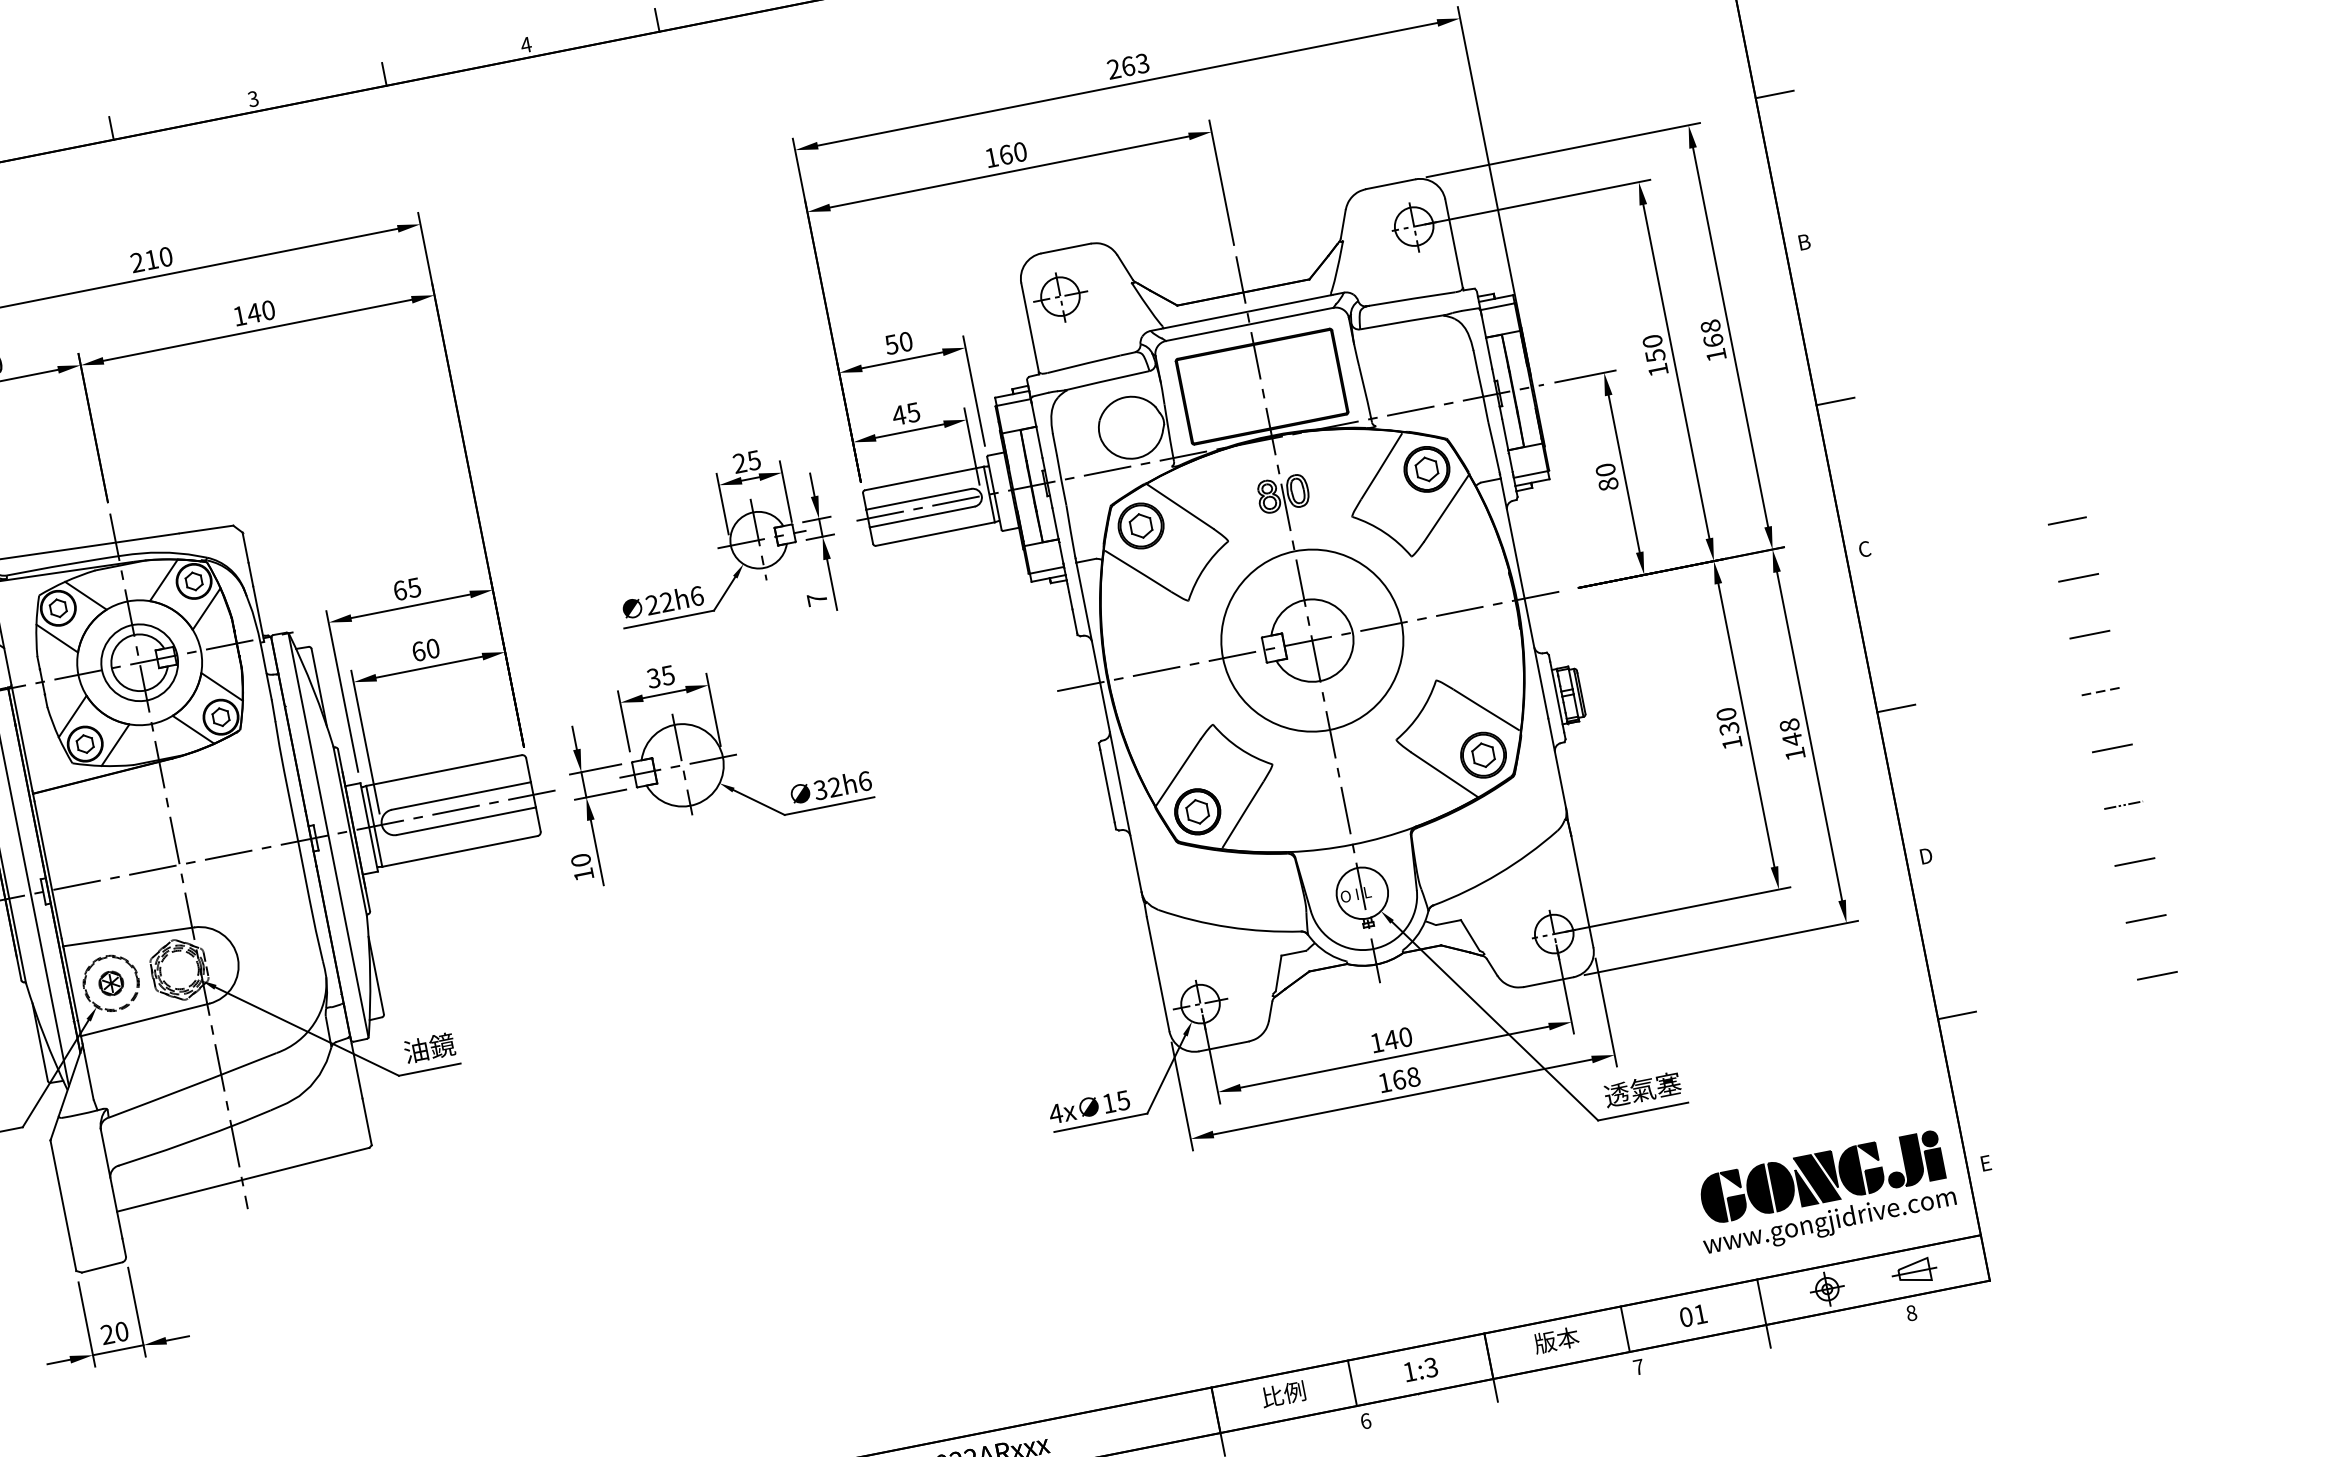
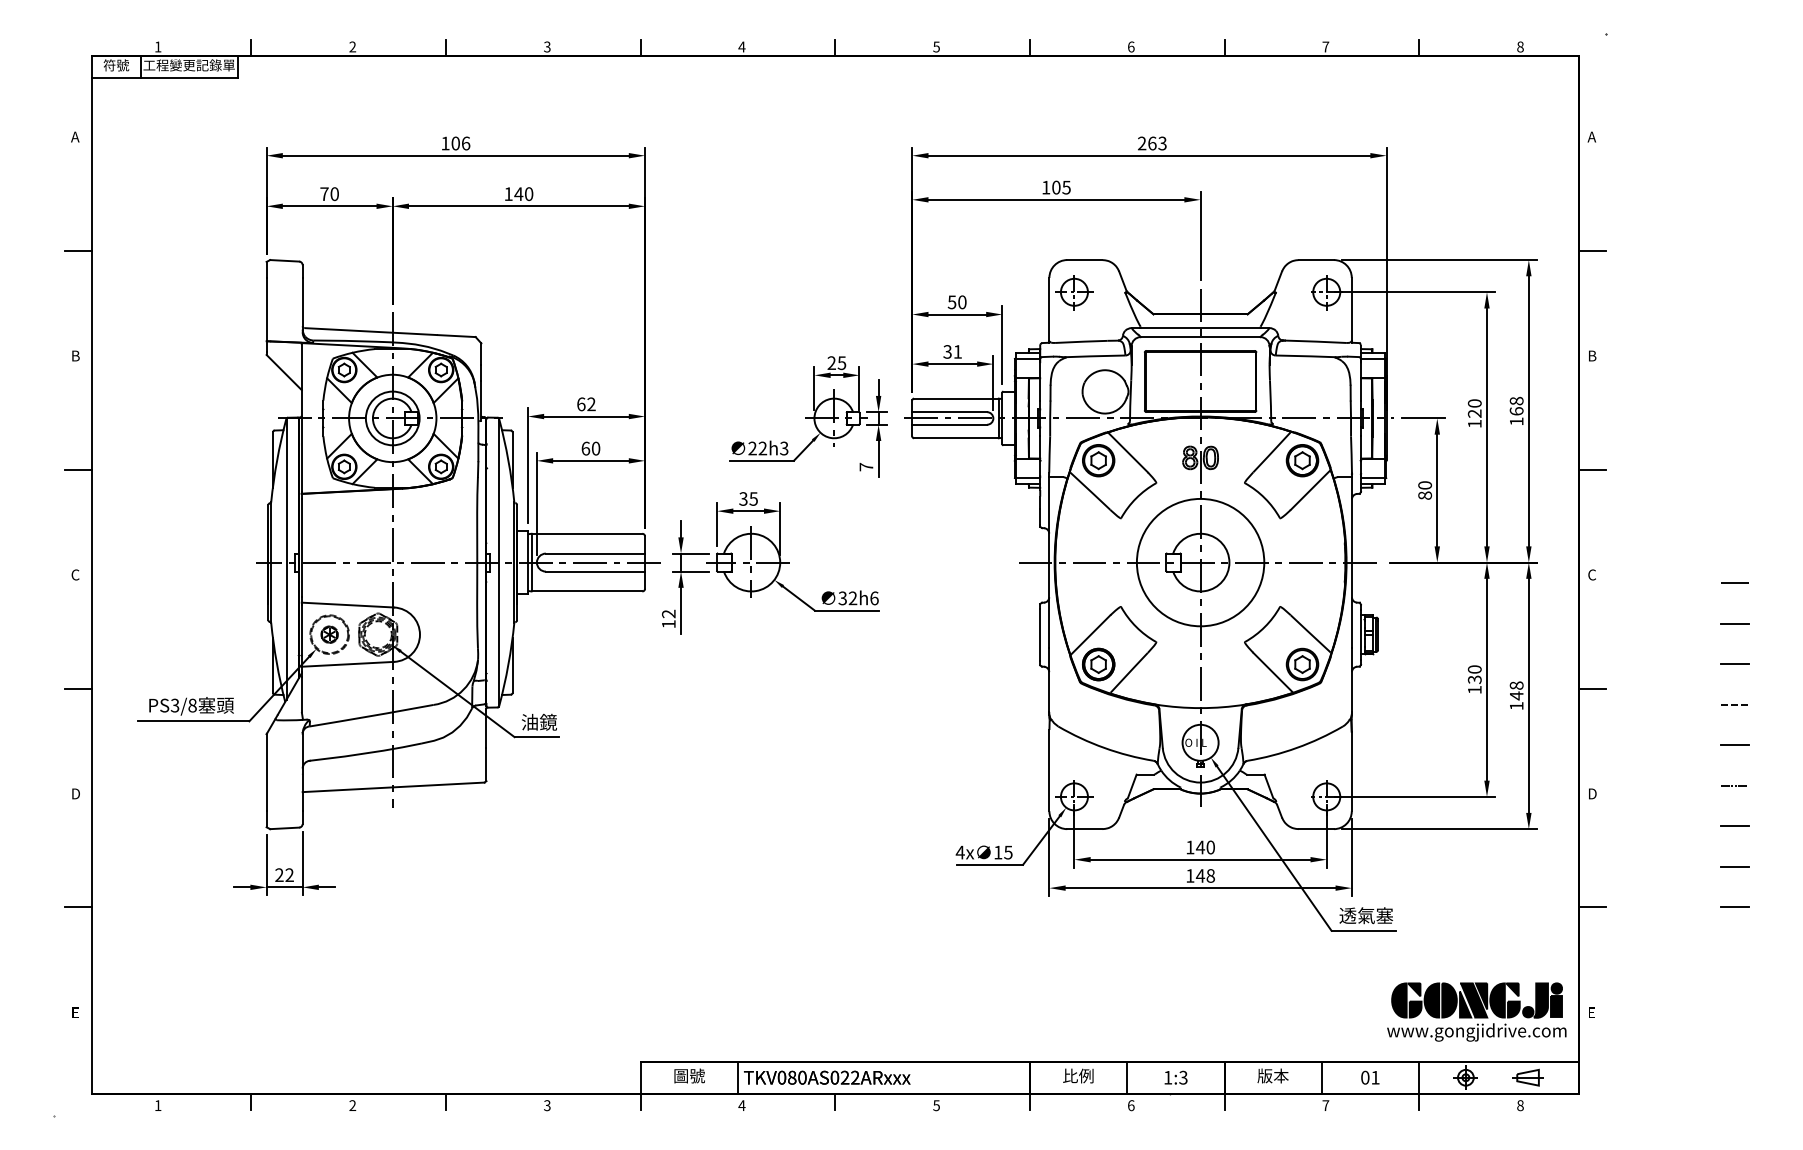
text: (1013, 153) -> (1061, 187), 160 -> 105
text: (151, 259) -> (455, 143), 210 -> 106
text: (1654, 355) -> (1474, 413), 150 -> 120
text: (905, 413) -> (952, 351), 45 -> 31
text: (414, 588) -> (591, 404), 65 -> 62
text: (697, 596) -> (784, 448), 22h6 -> 22h3
text: (580, 859) -> (668, 613), 10 -> 12
text: (1399, 1079) -> (1200, 875), 168 -> 148
text: (121, 1332) -> (289, 875), 20 -> 22

